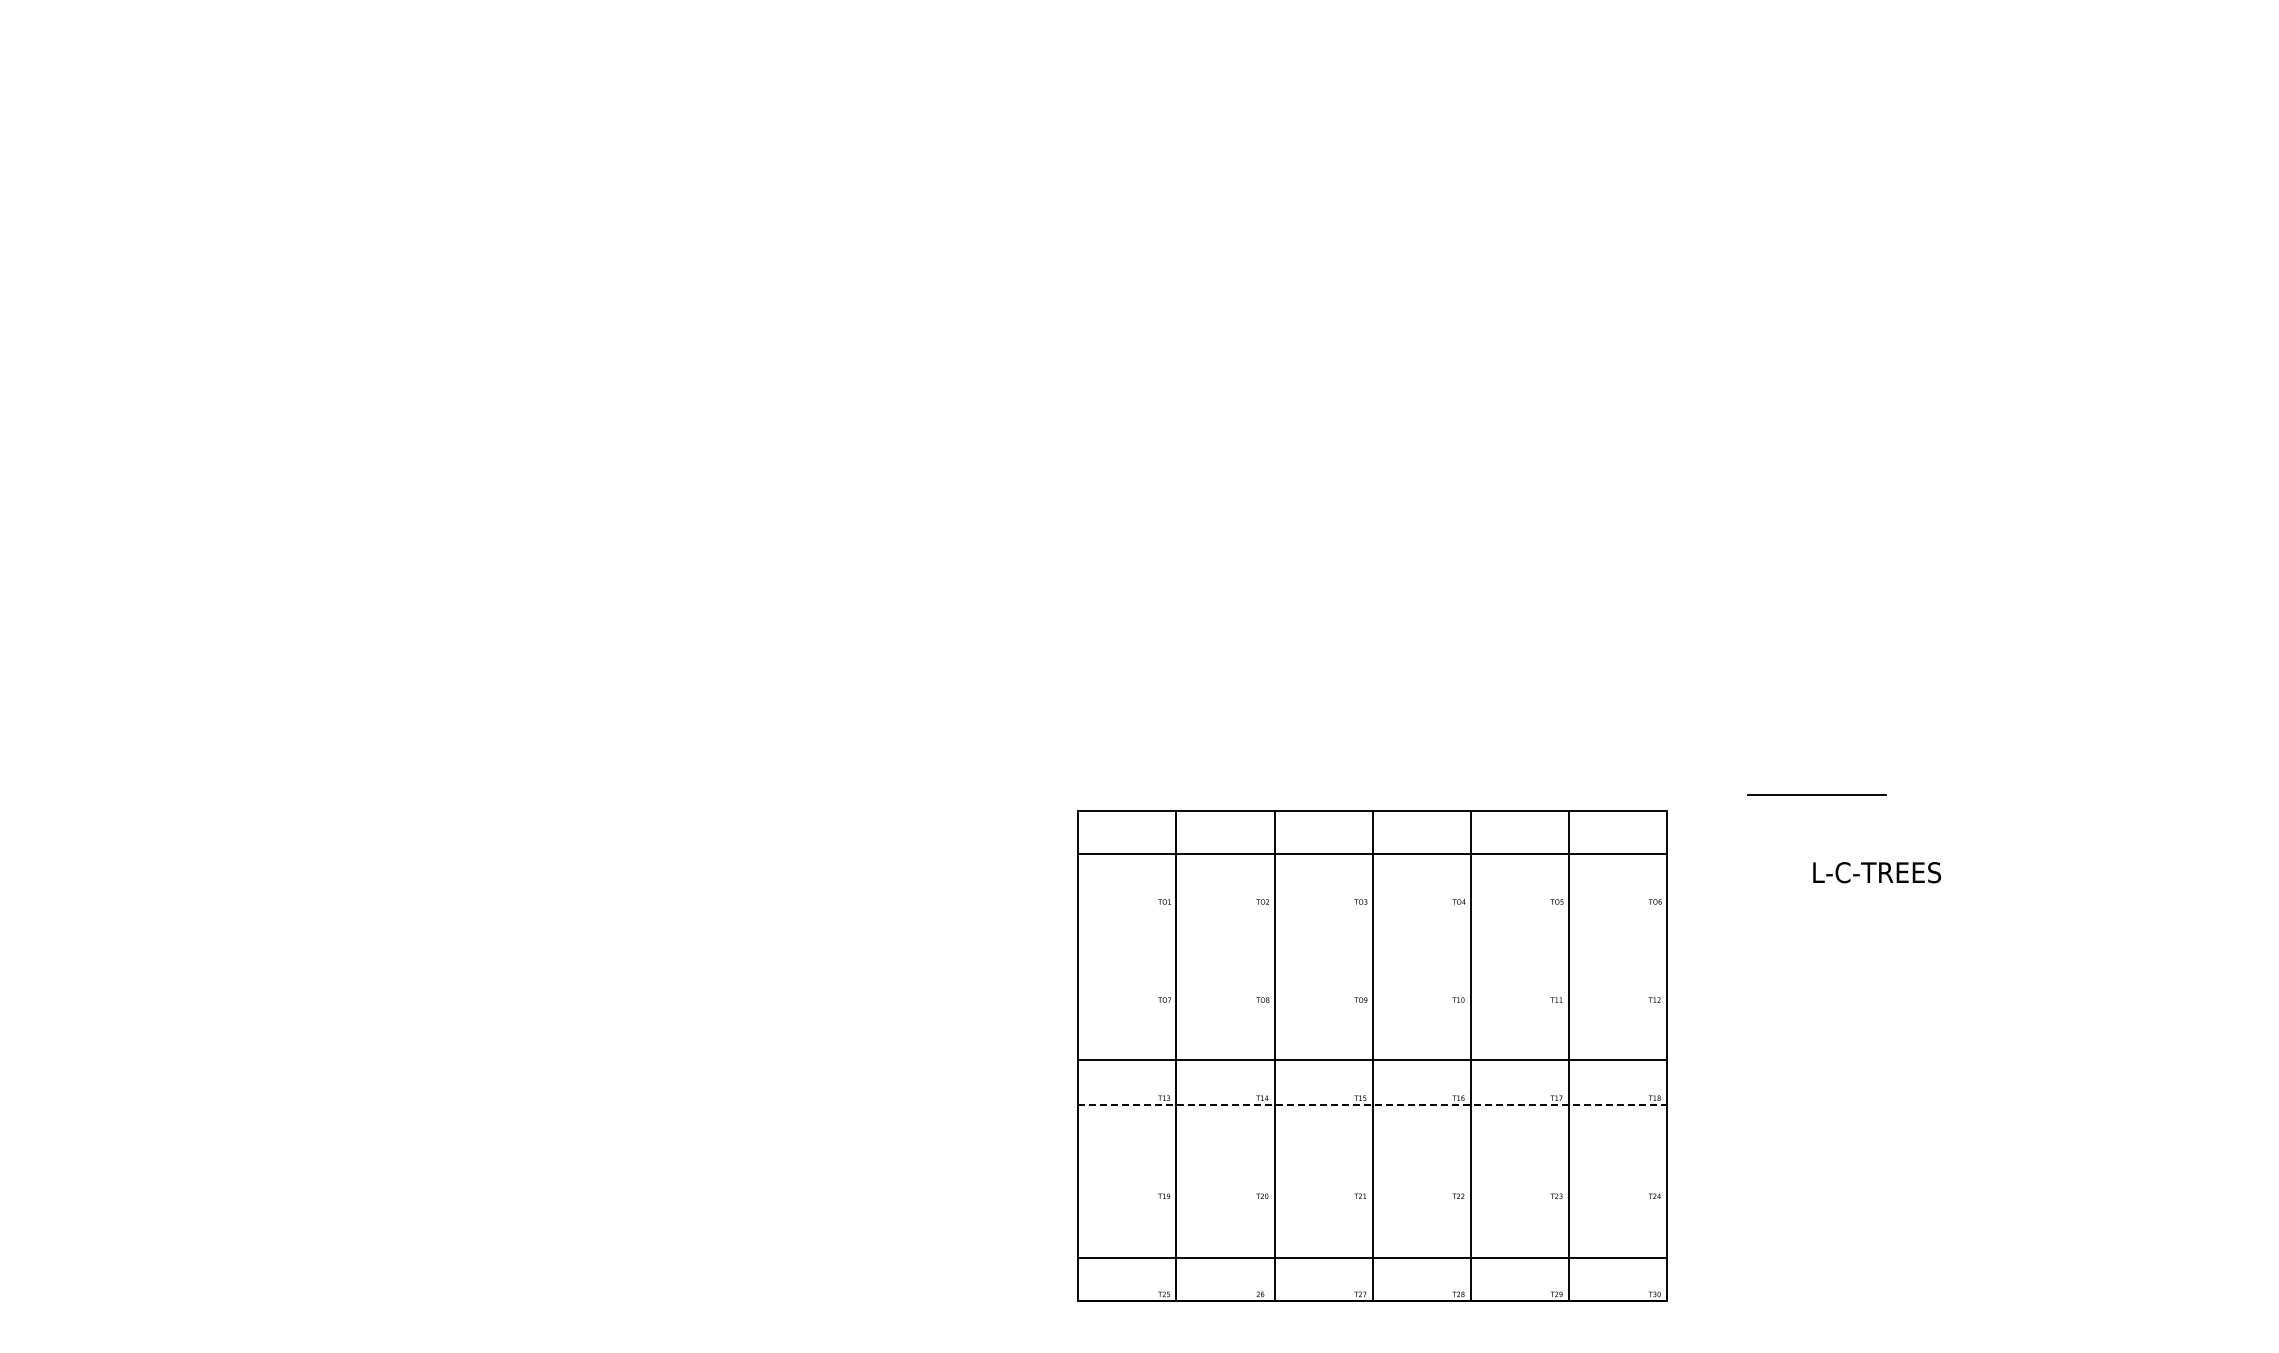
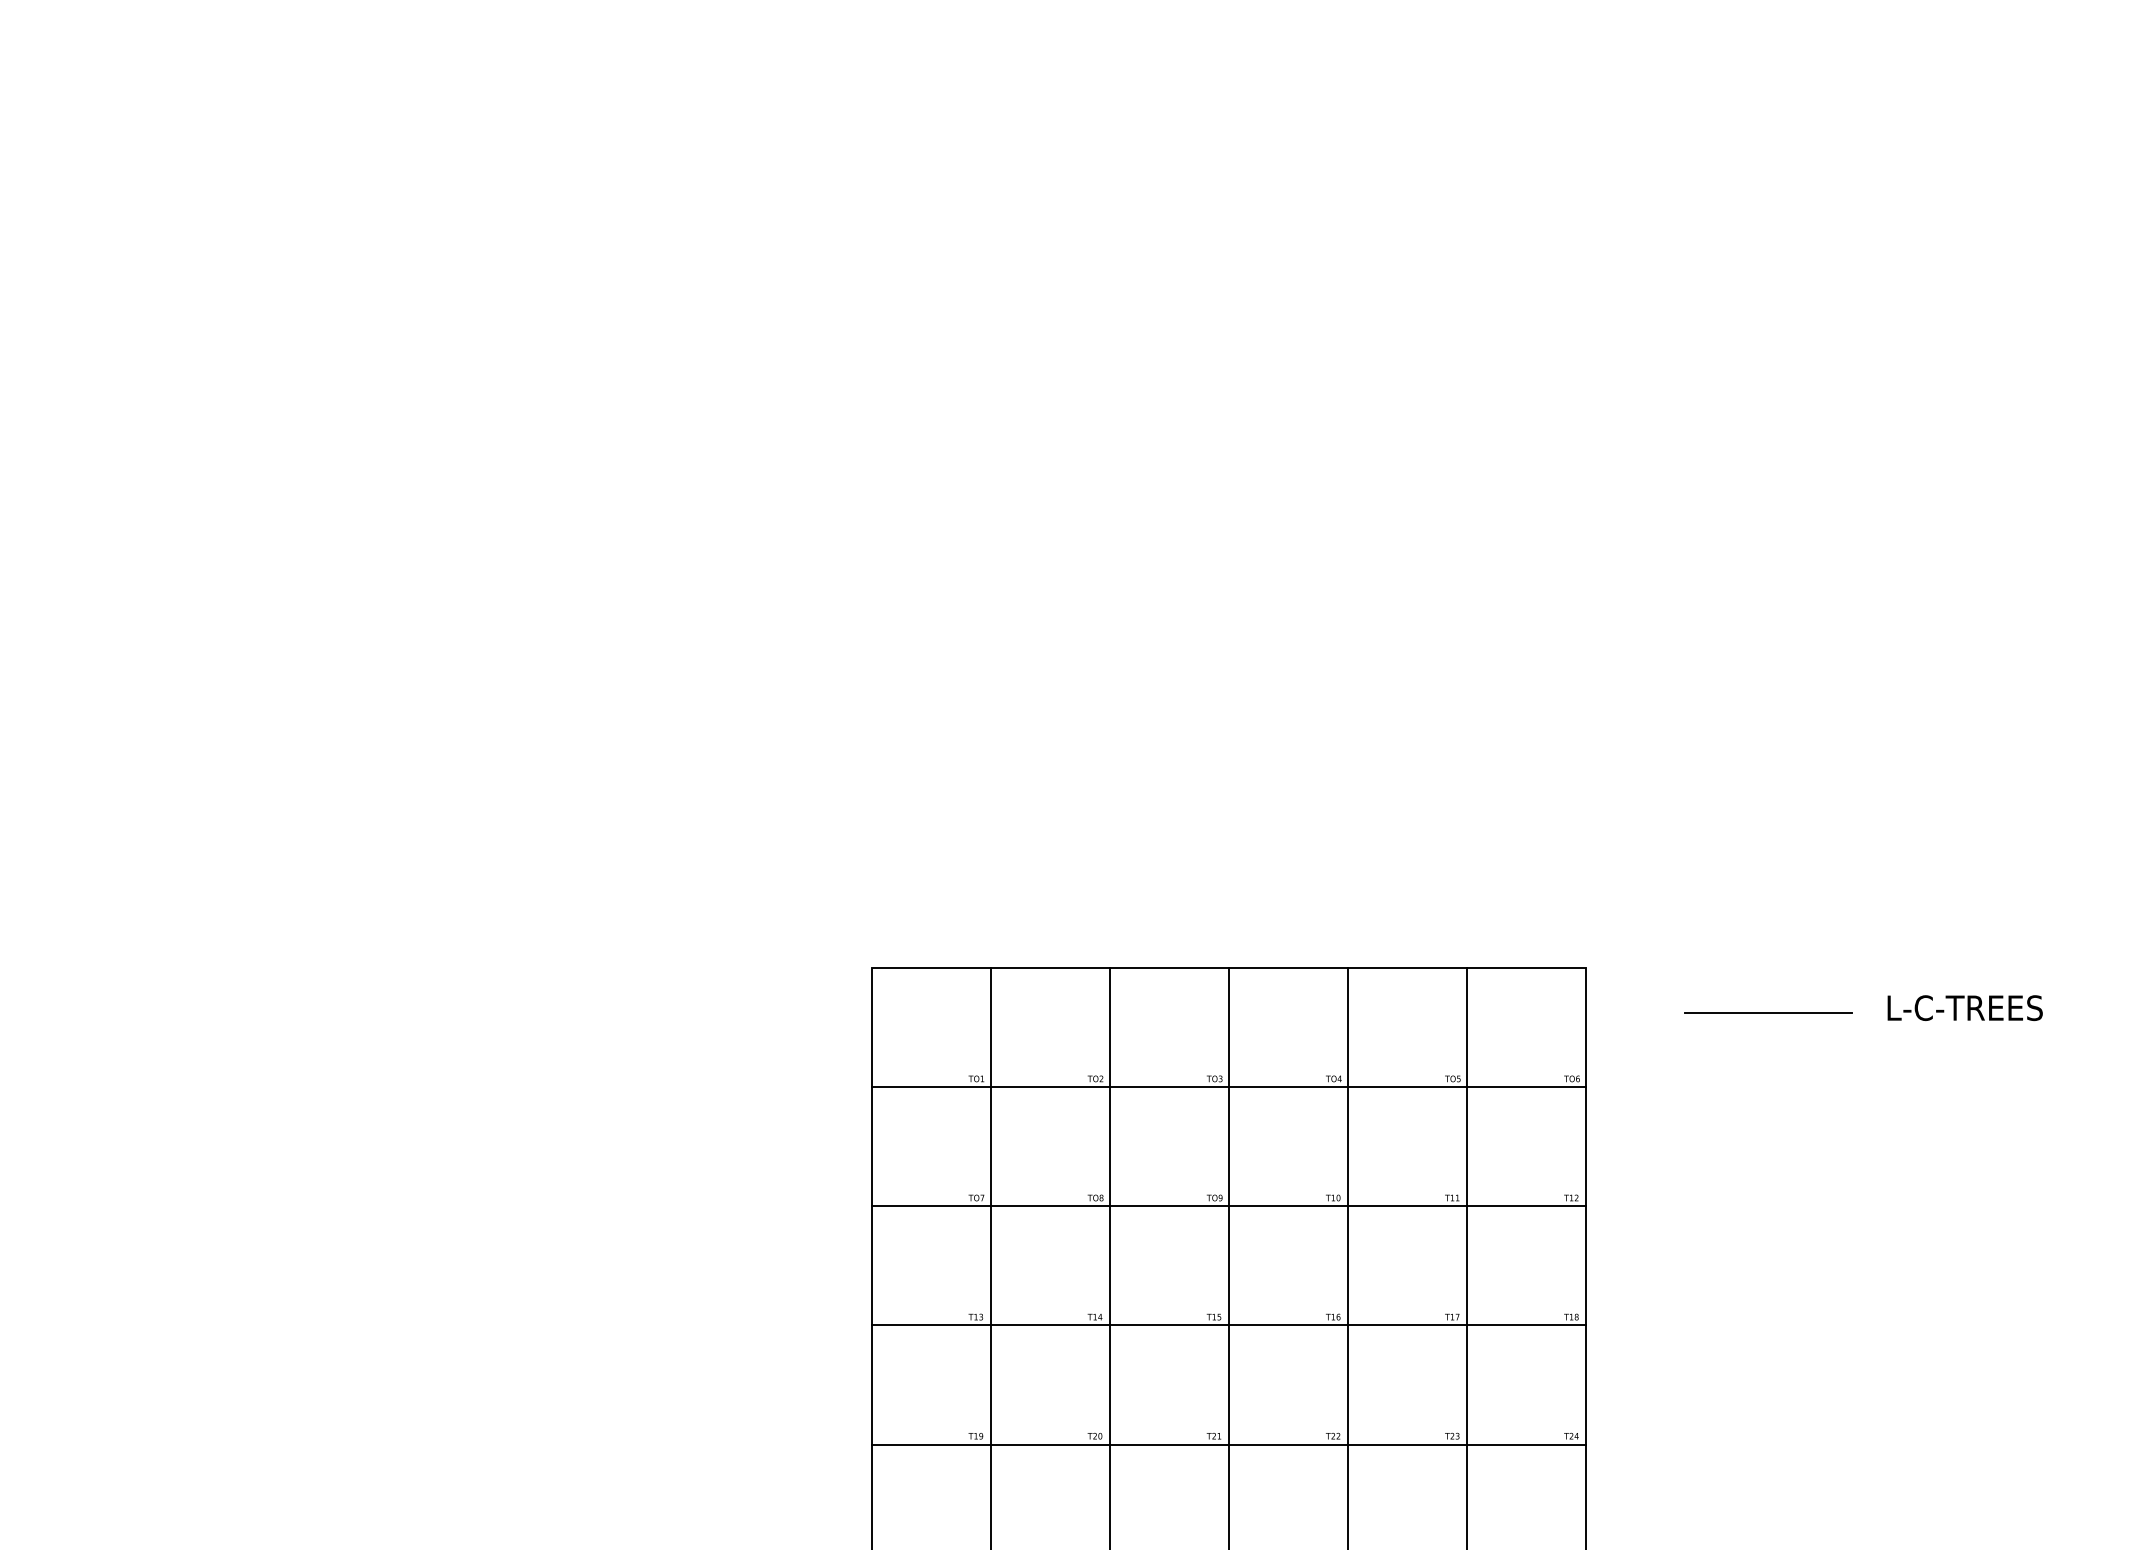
line: (1816, 794) -> (1767, 1012), moved
line: (1372, 853) -> (1228, 1086), moved
text: (1876, 872) -> (1964, 1007), moved
line: (1372, 1059) -> (1228, 1205), moved
line: (1373, 1105) -> (1229, 1325), dashed -> solid
line: (1372, 1258) -> (1228, 1444), moved

